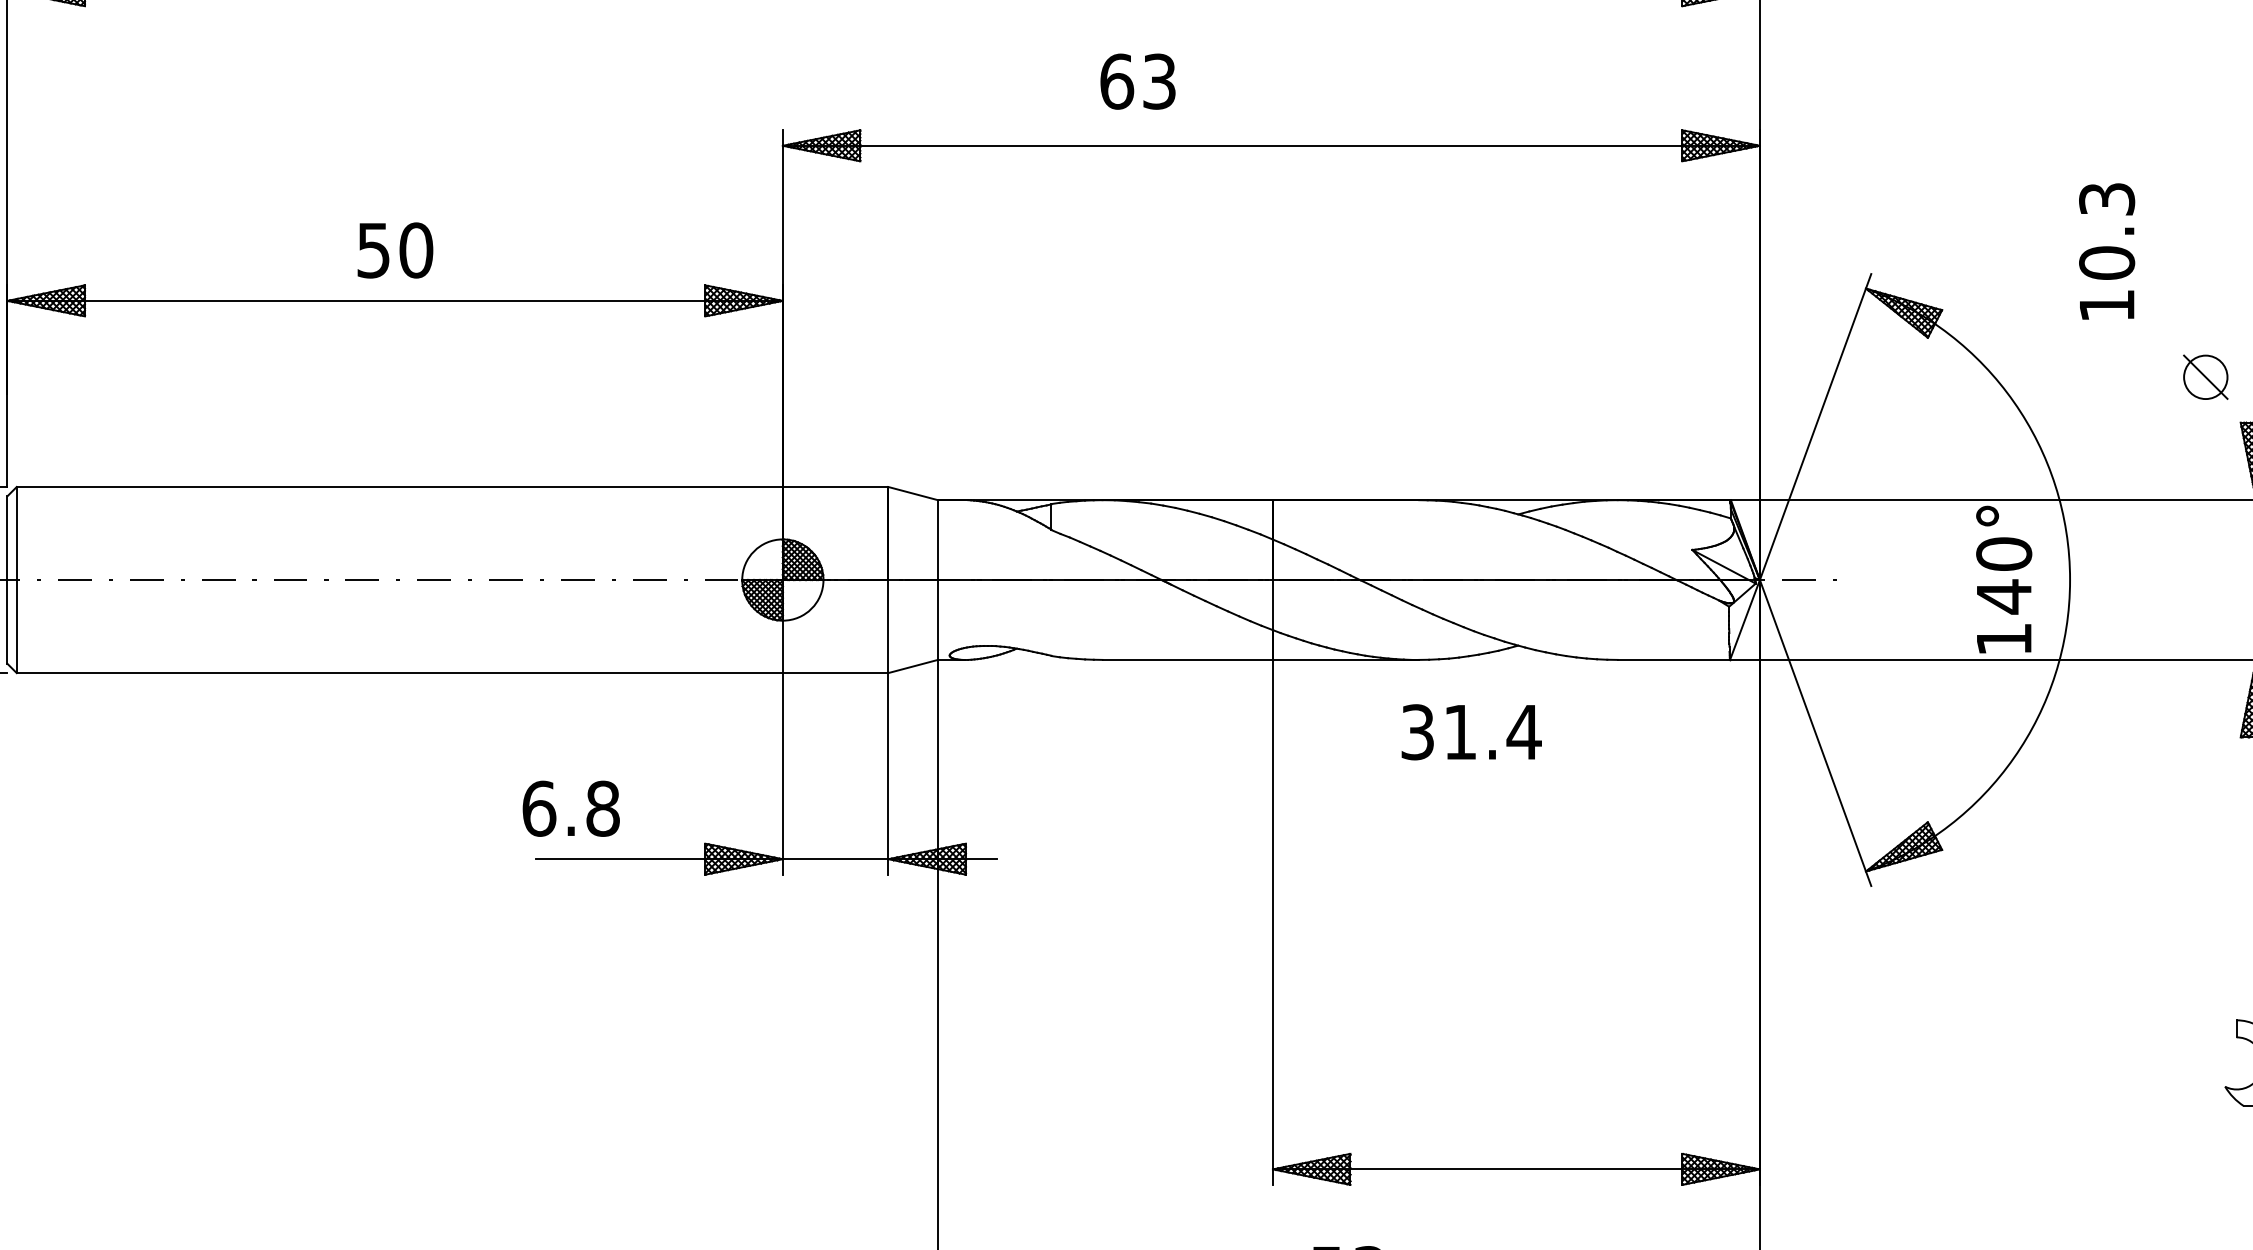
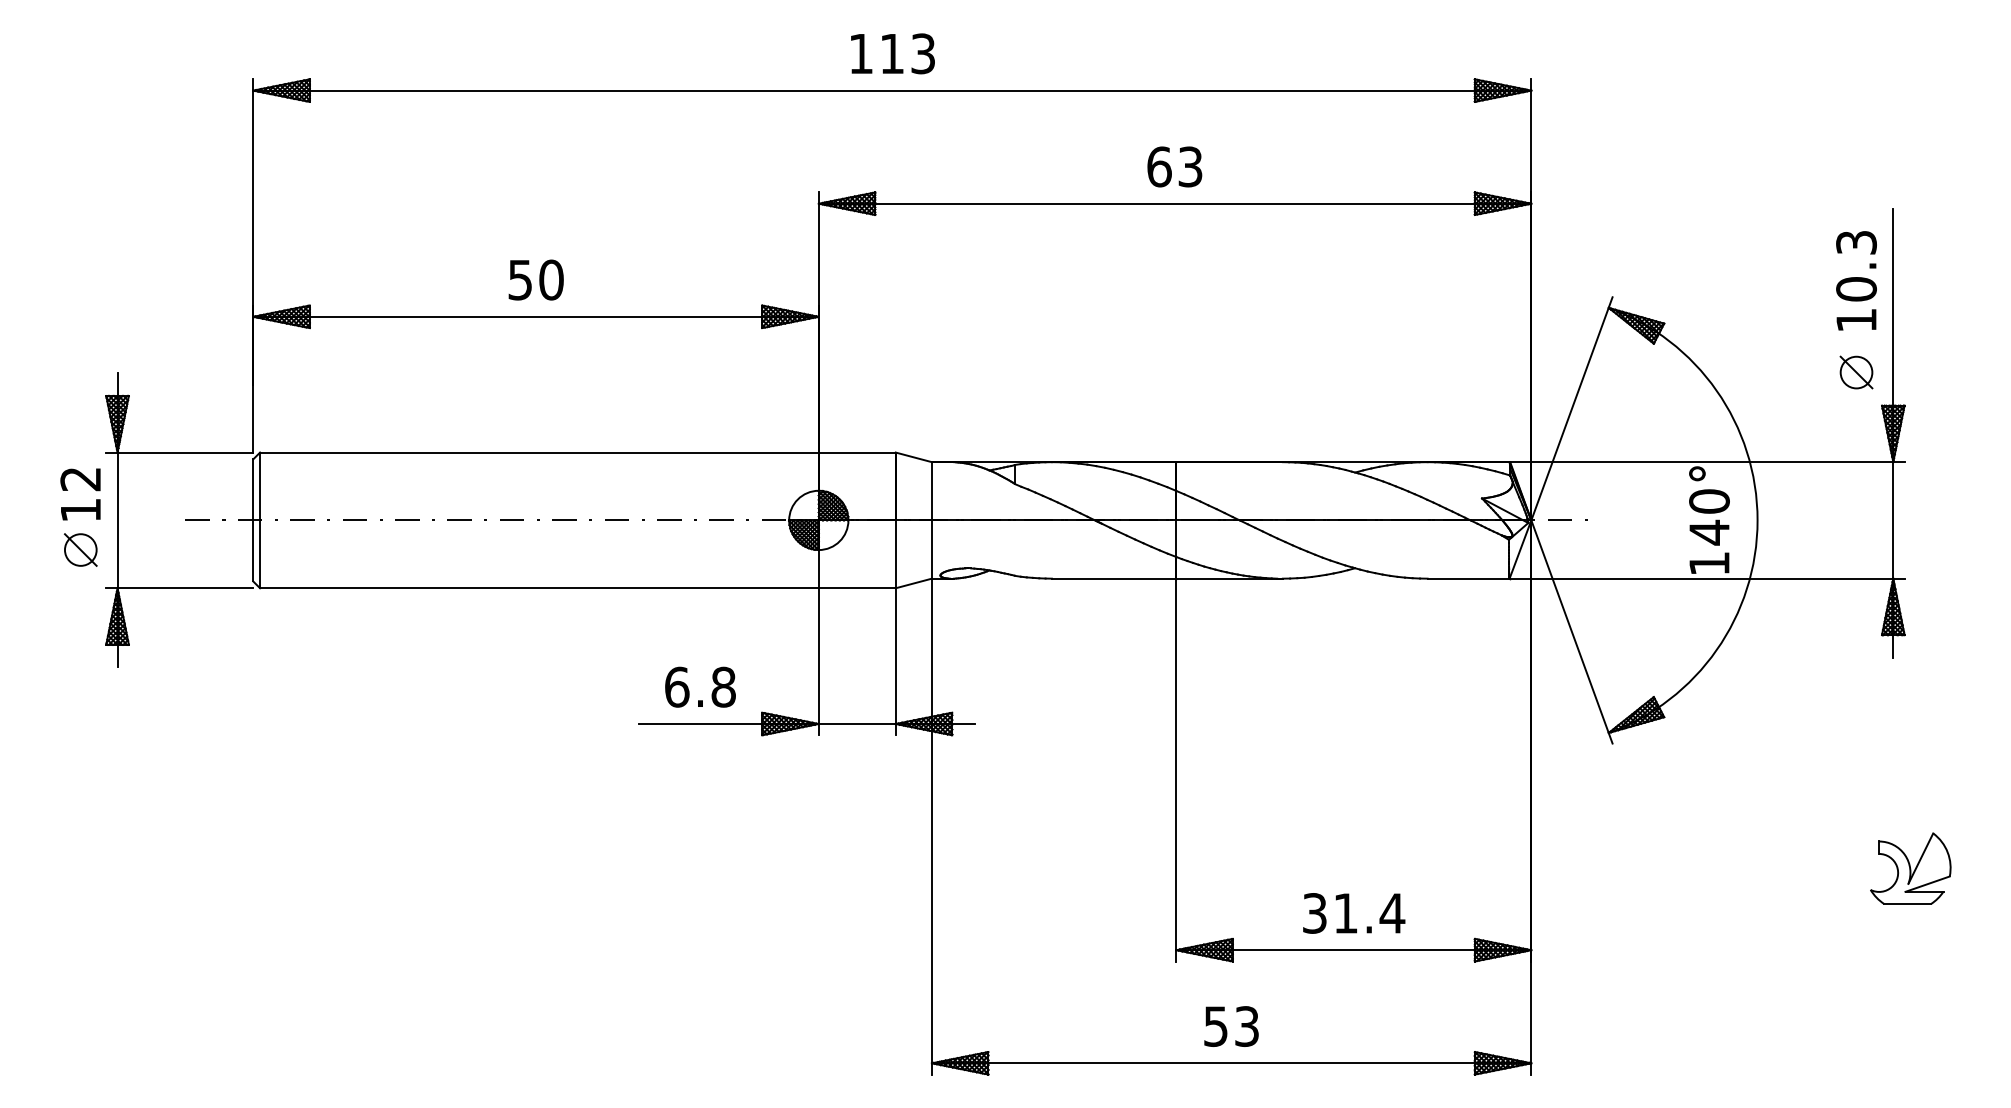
text: (1137, 81) -> (1174, 166), moved
text: (2107, 251) -> (1856, 280), moved
text: (1472, 732) -> (1354, 913), moved
text: (571, 807) -> (700, 686), moved

